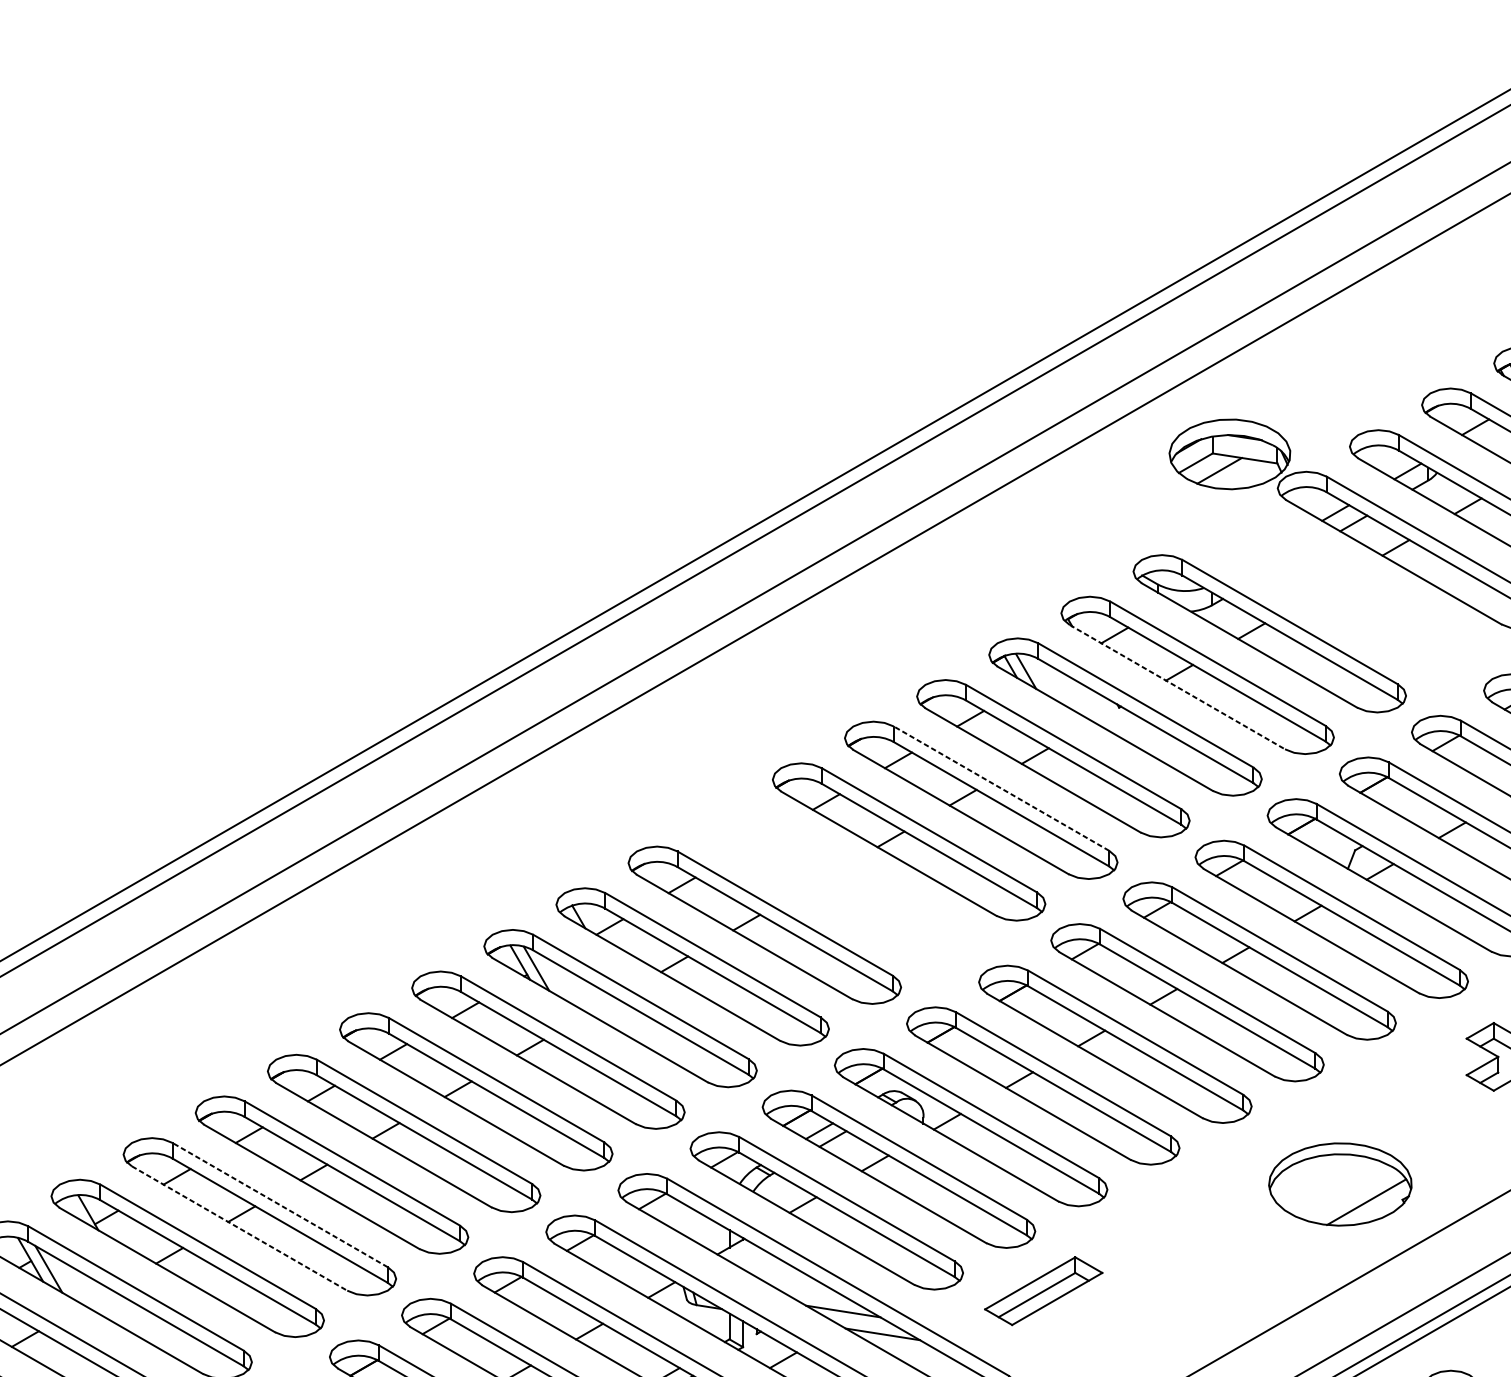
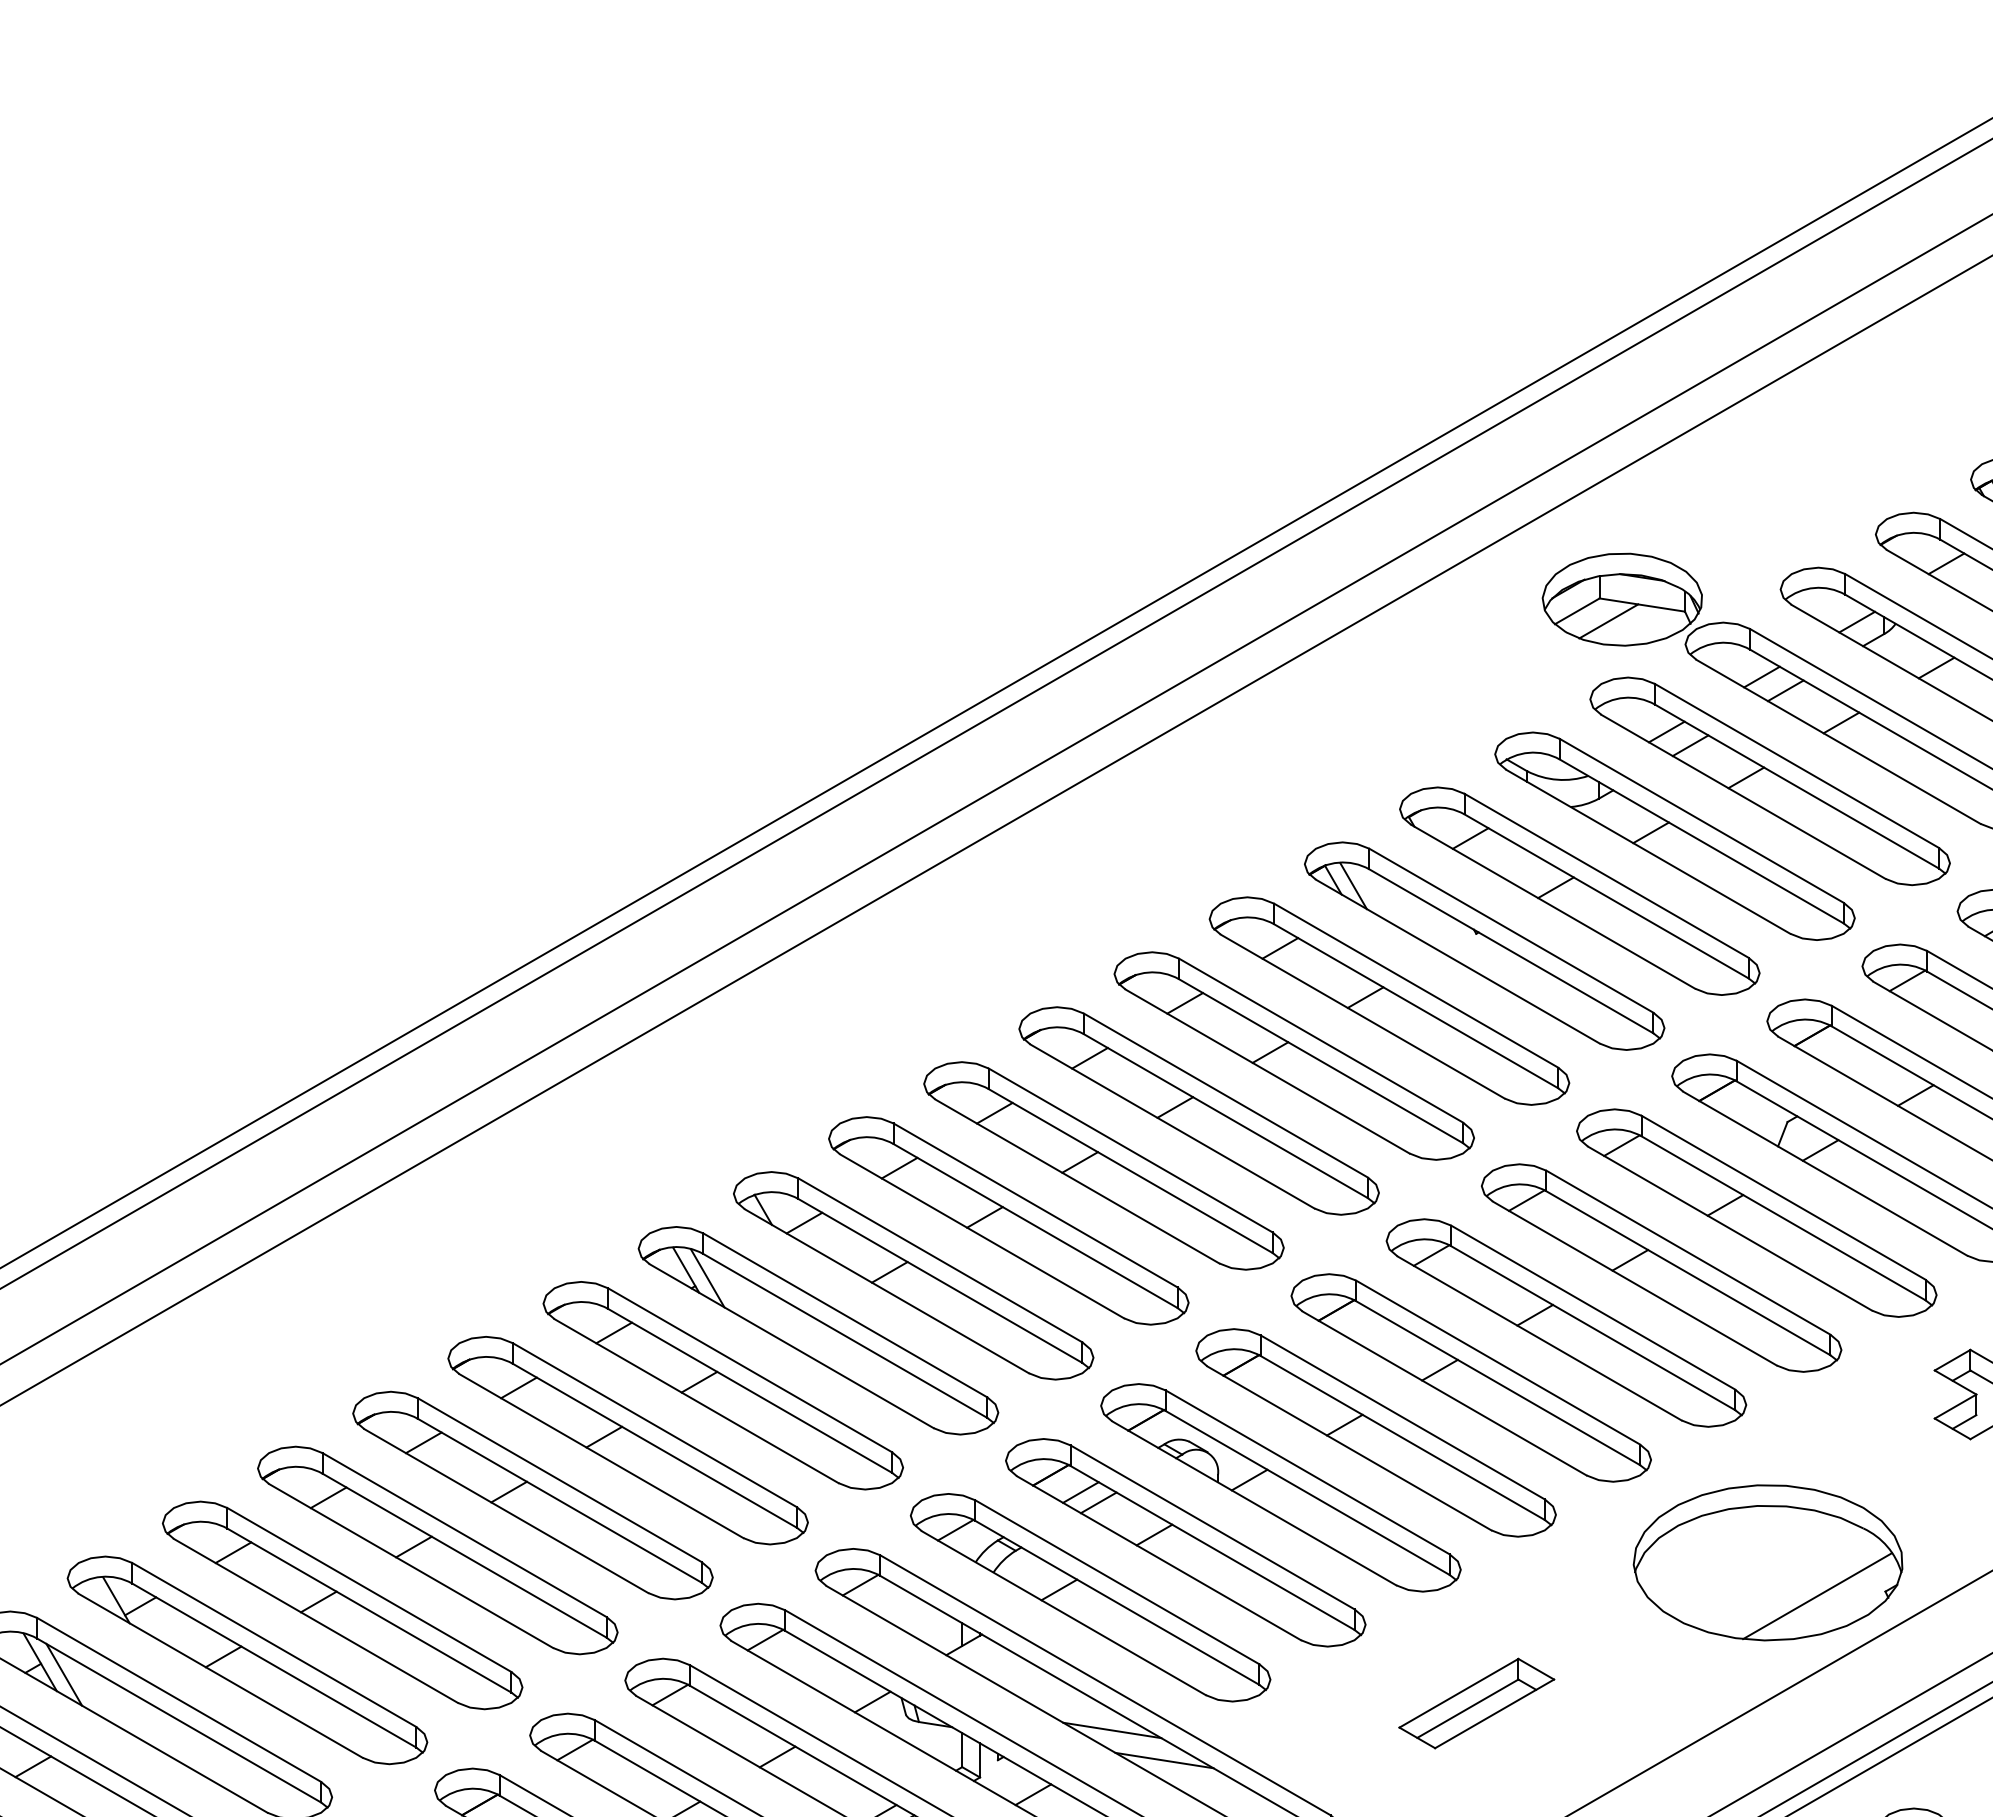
part: (1341, 592) -> (1769, 781), added
line: (1177, 686) -> (1553, 906), dashed -> solid
line: (1001, 788) -> (1321, 1040), dashed -> solid
part: (836, 883) -> (1103, 1165), added
part: (1339, 1184) -> (1767, 1562), size x1.43
line: (280, 1205) -> (369, 1590), dashed -> solid
line: (239, 1228) -> (315, 1620), dashed -> solid
part: (1043, 1291) -> (1476, 1703), moved

